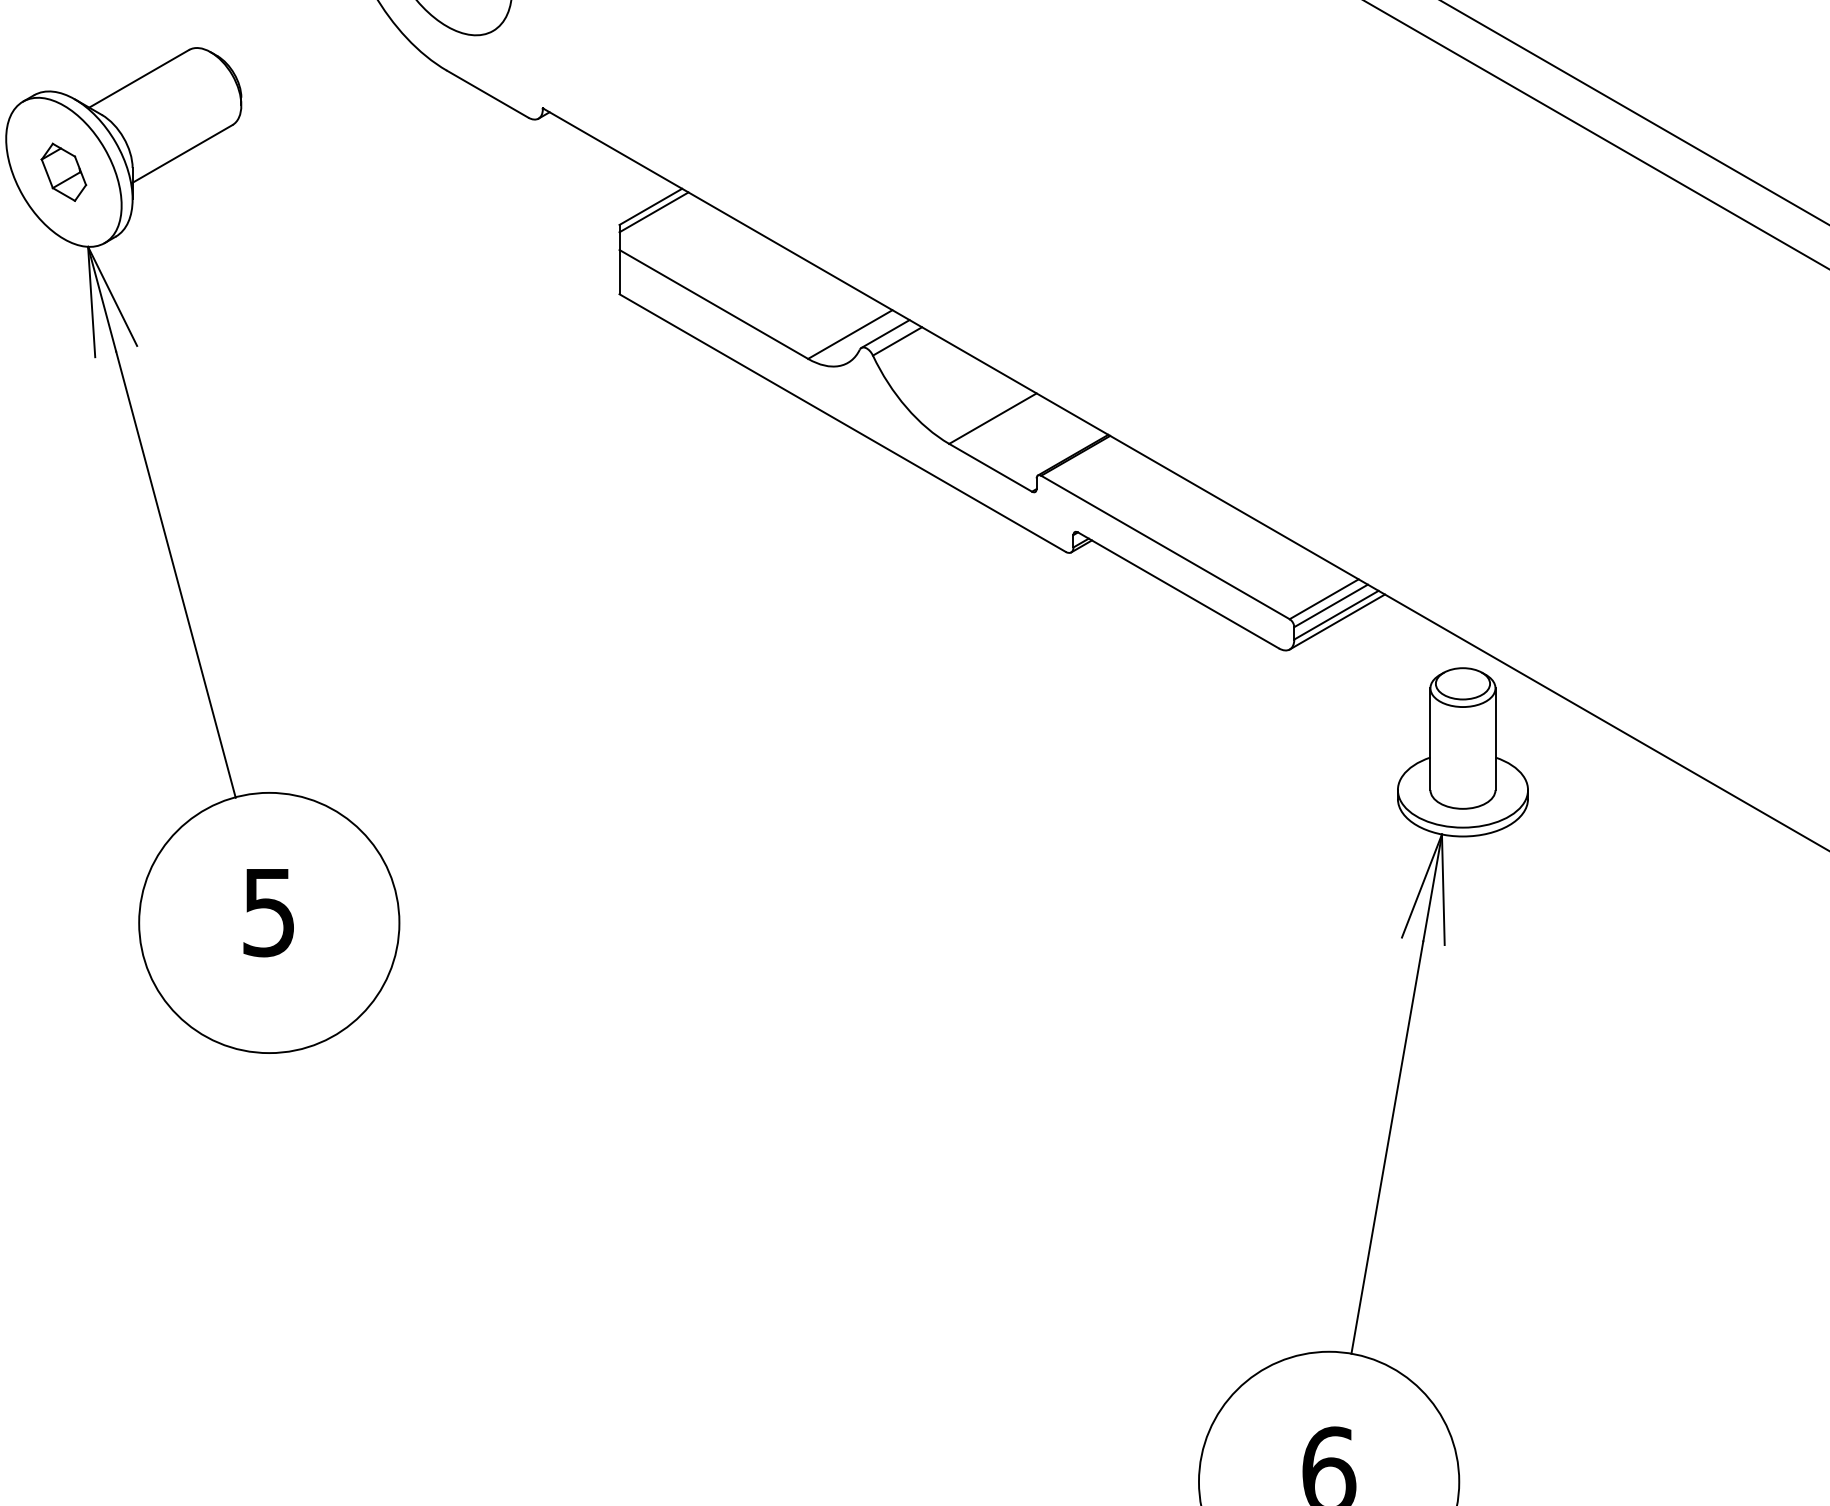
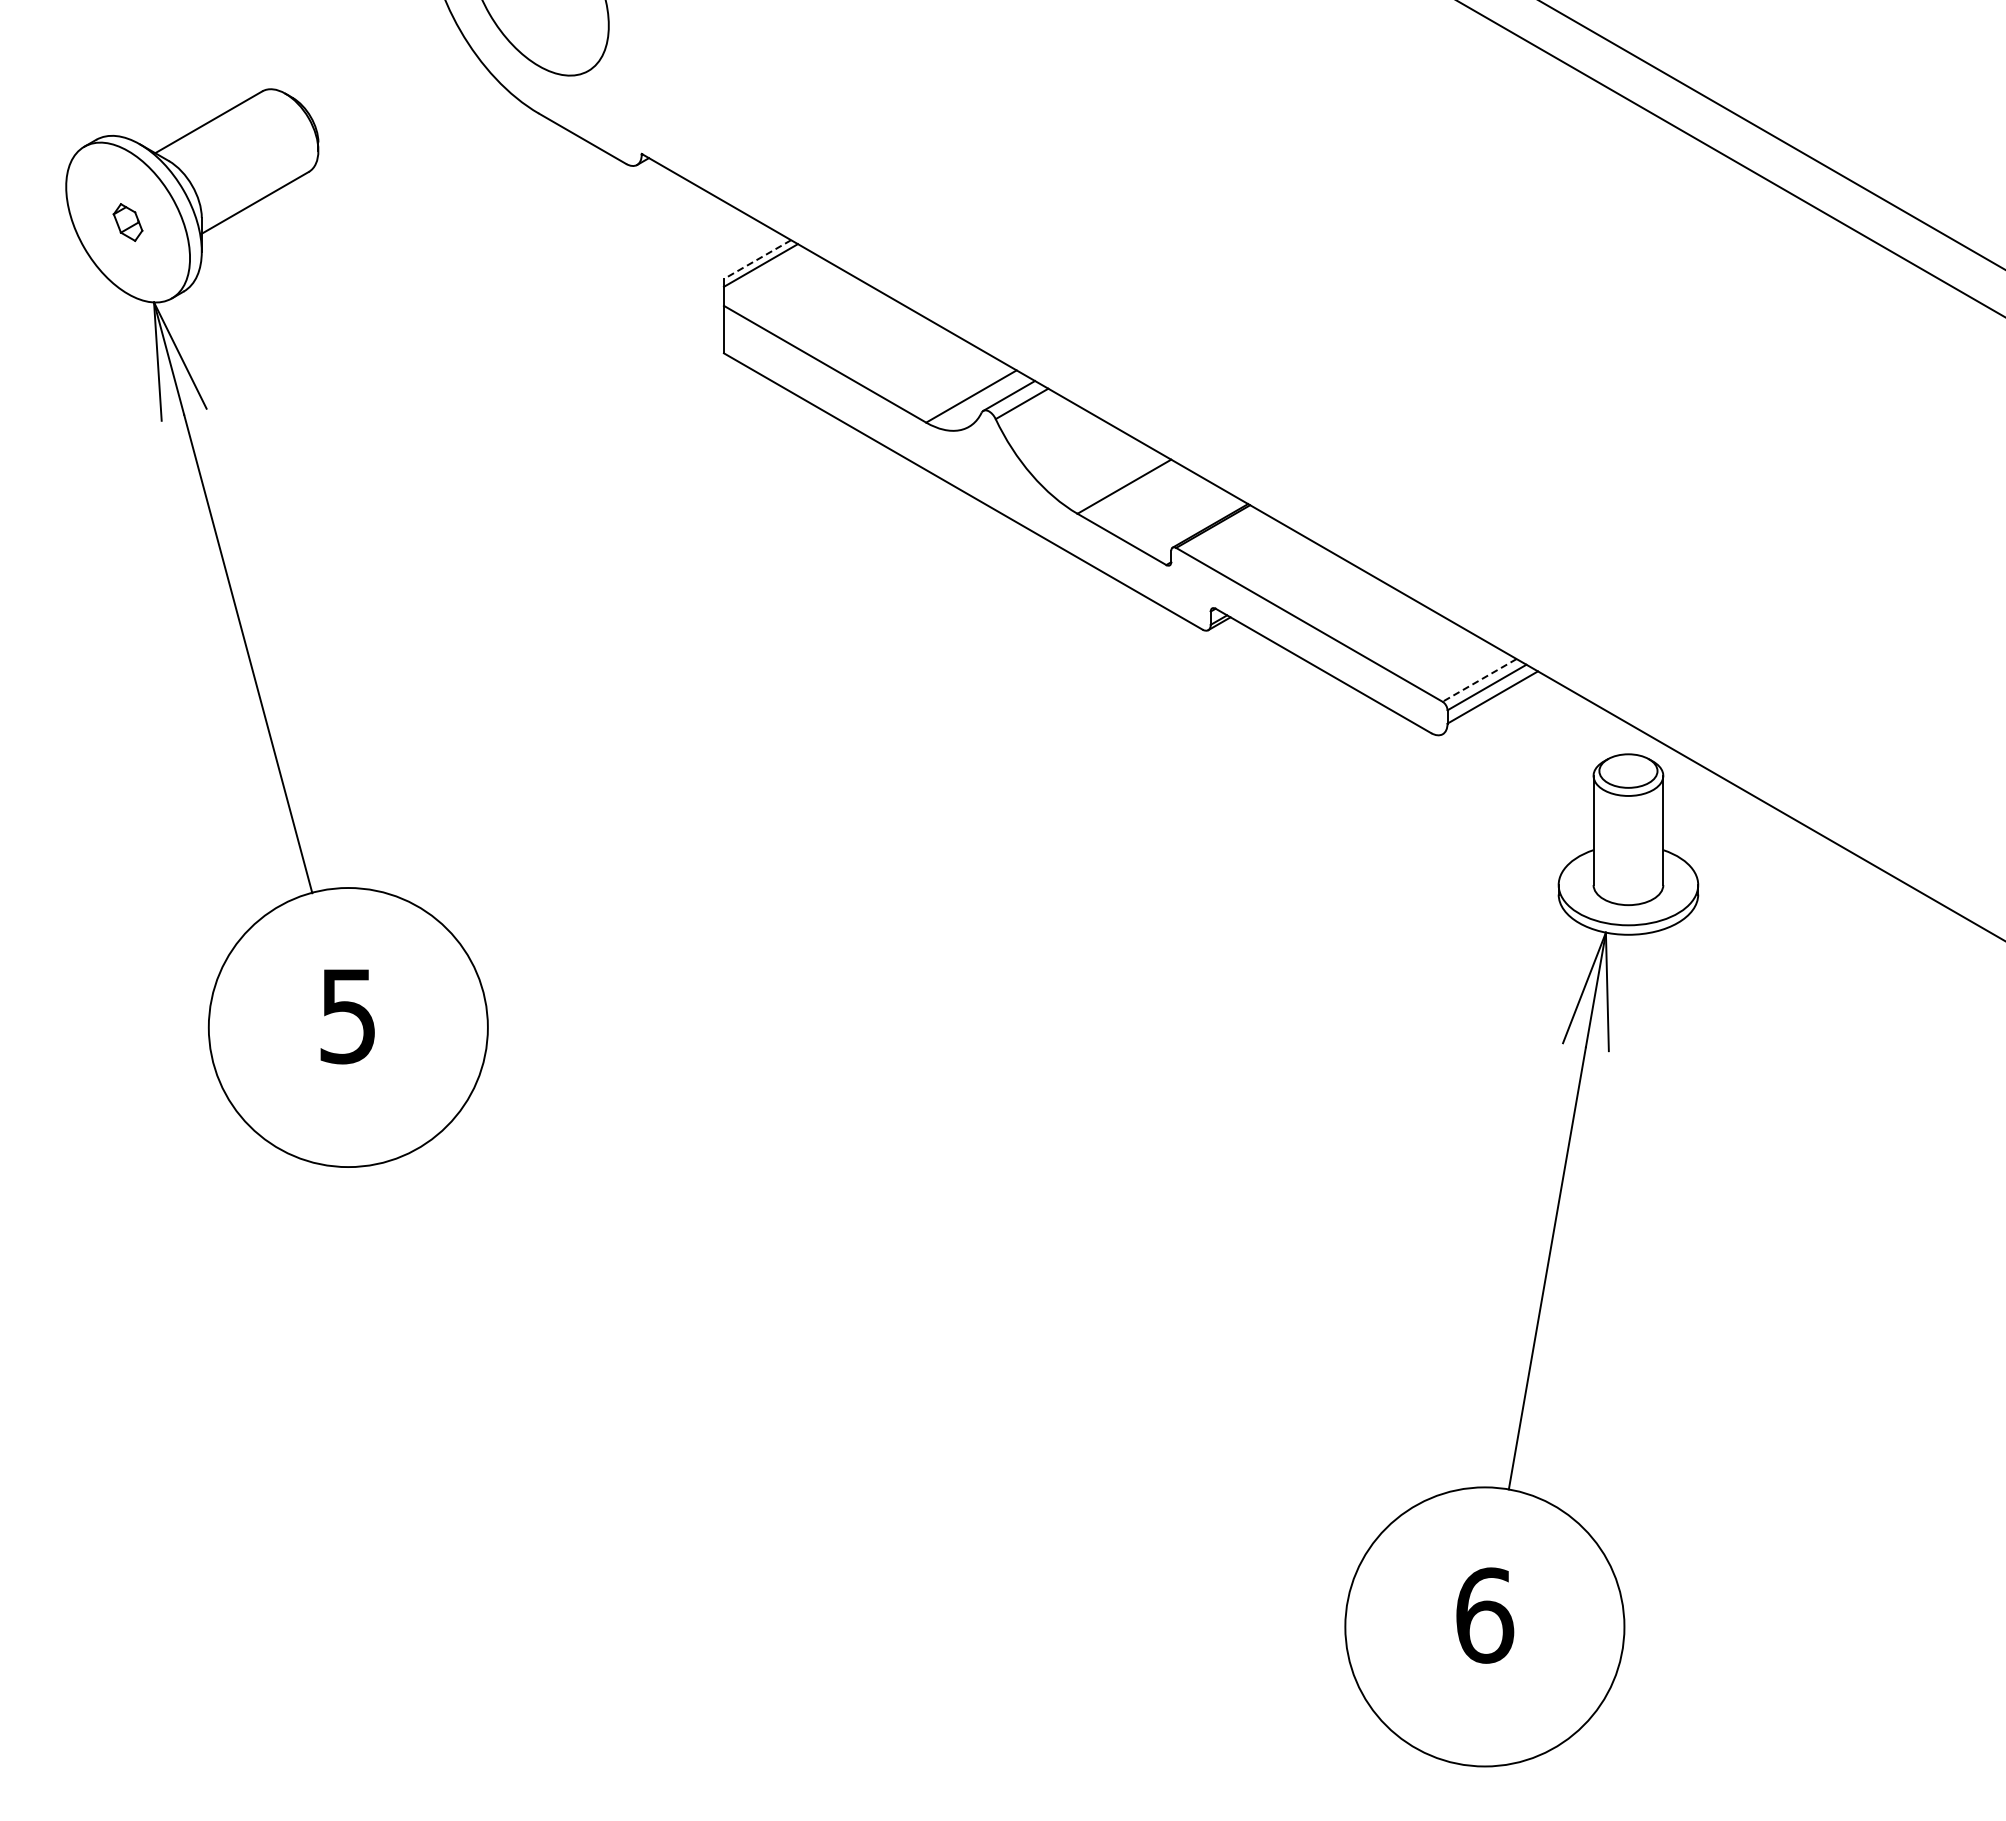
part: (63, 172) -> (127, 222), size x0.6
line: (650, 206) -> (757, 259), solid -> dashed
line: (1324, 599) -> (1479, 680), solid -> dashed
line: (1337, 621) -> (1493, 704), removed

